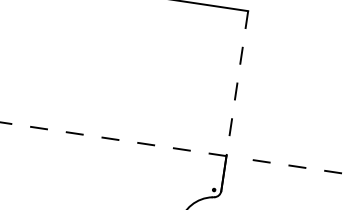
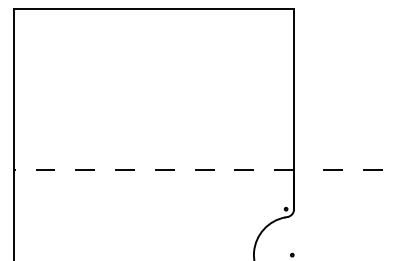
line: (237, 83) -> (294, 89), dashed -> solid

